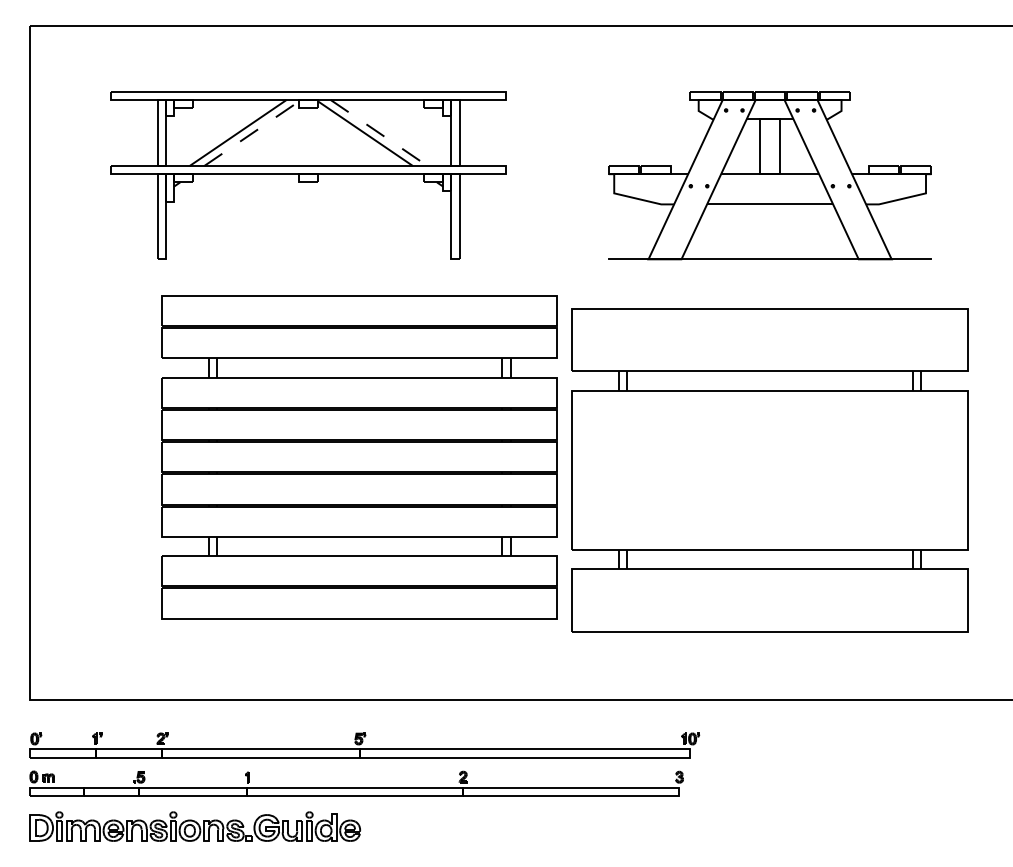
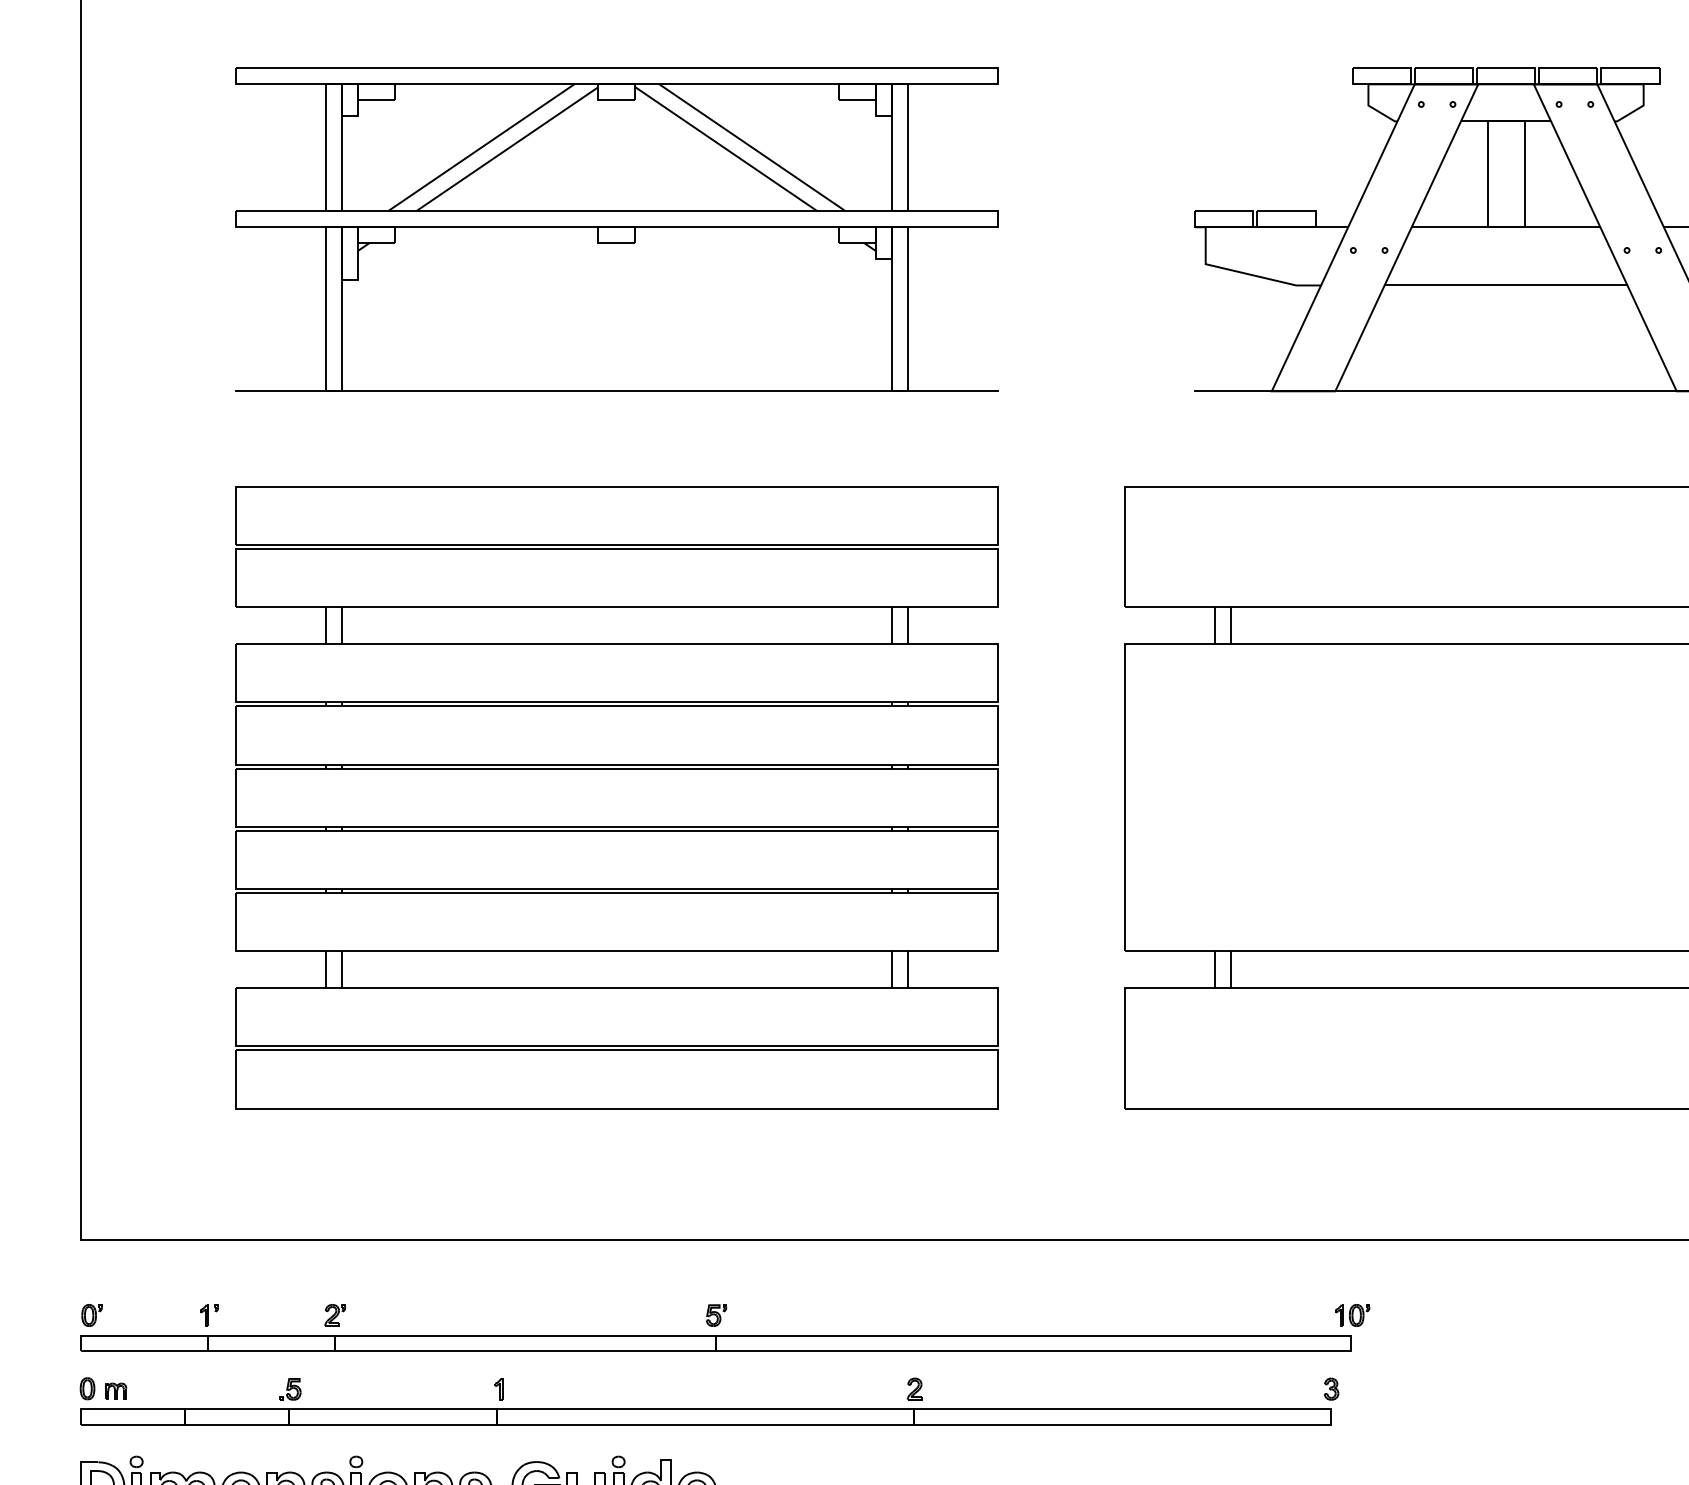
line: (379, 132) -> (753, 146), dashed -> solid
line: (252, 133) -> (508, 148), dashed -> solid
line: (308, 259) -> (616, 391), added
part: (359, 457) -> (616, 798), moved

